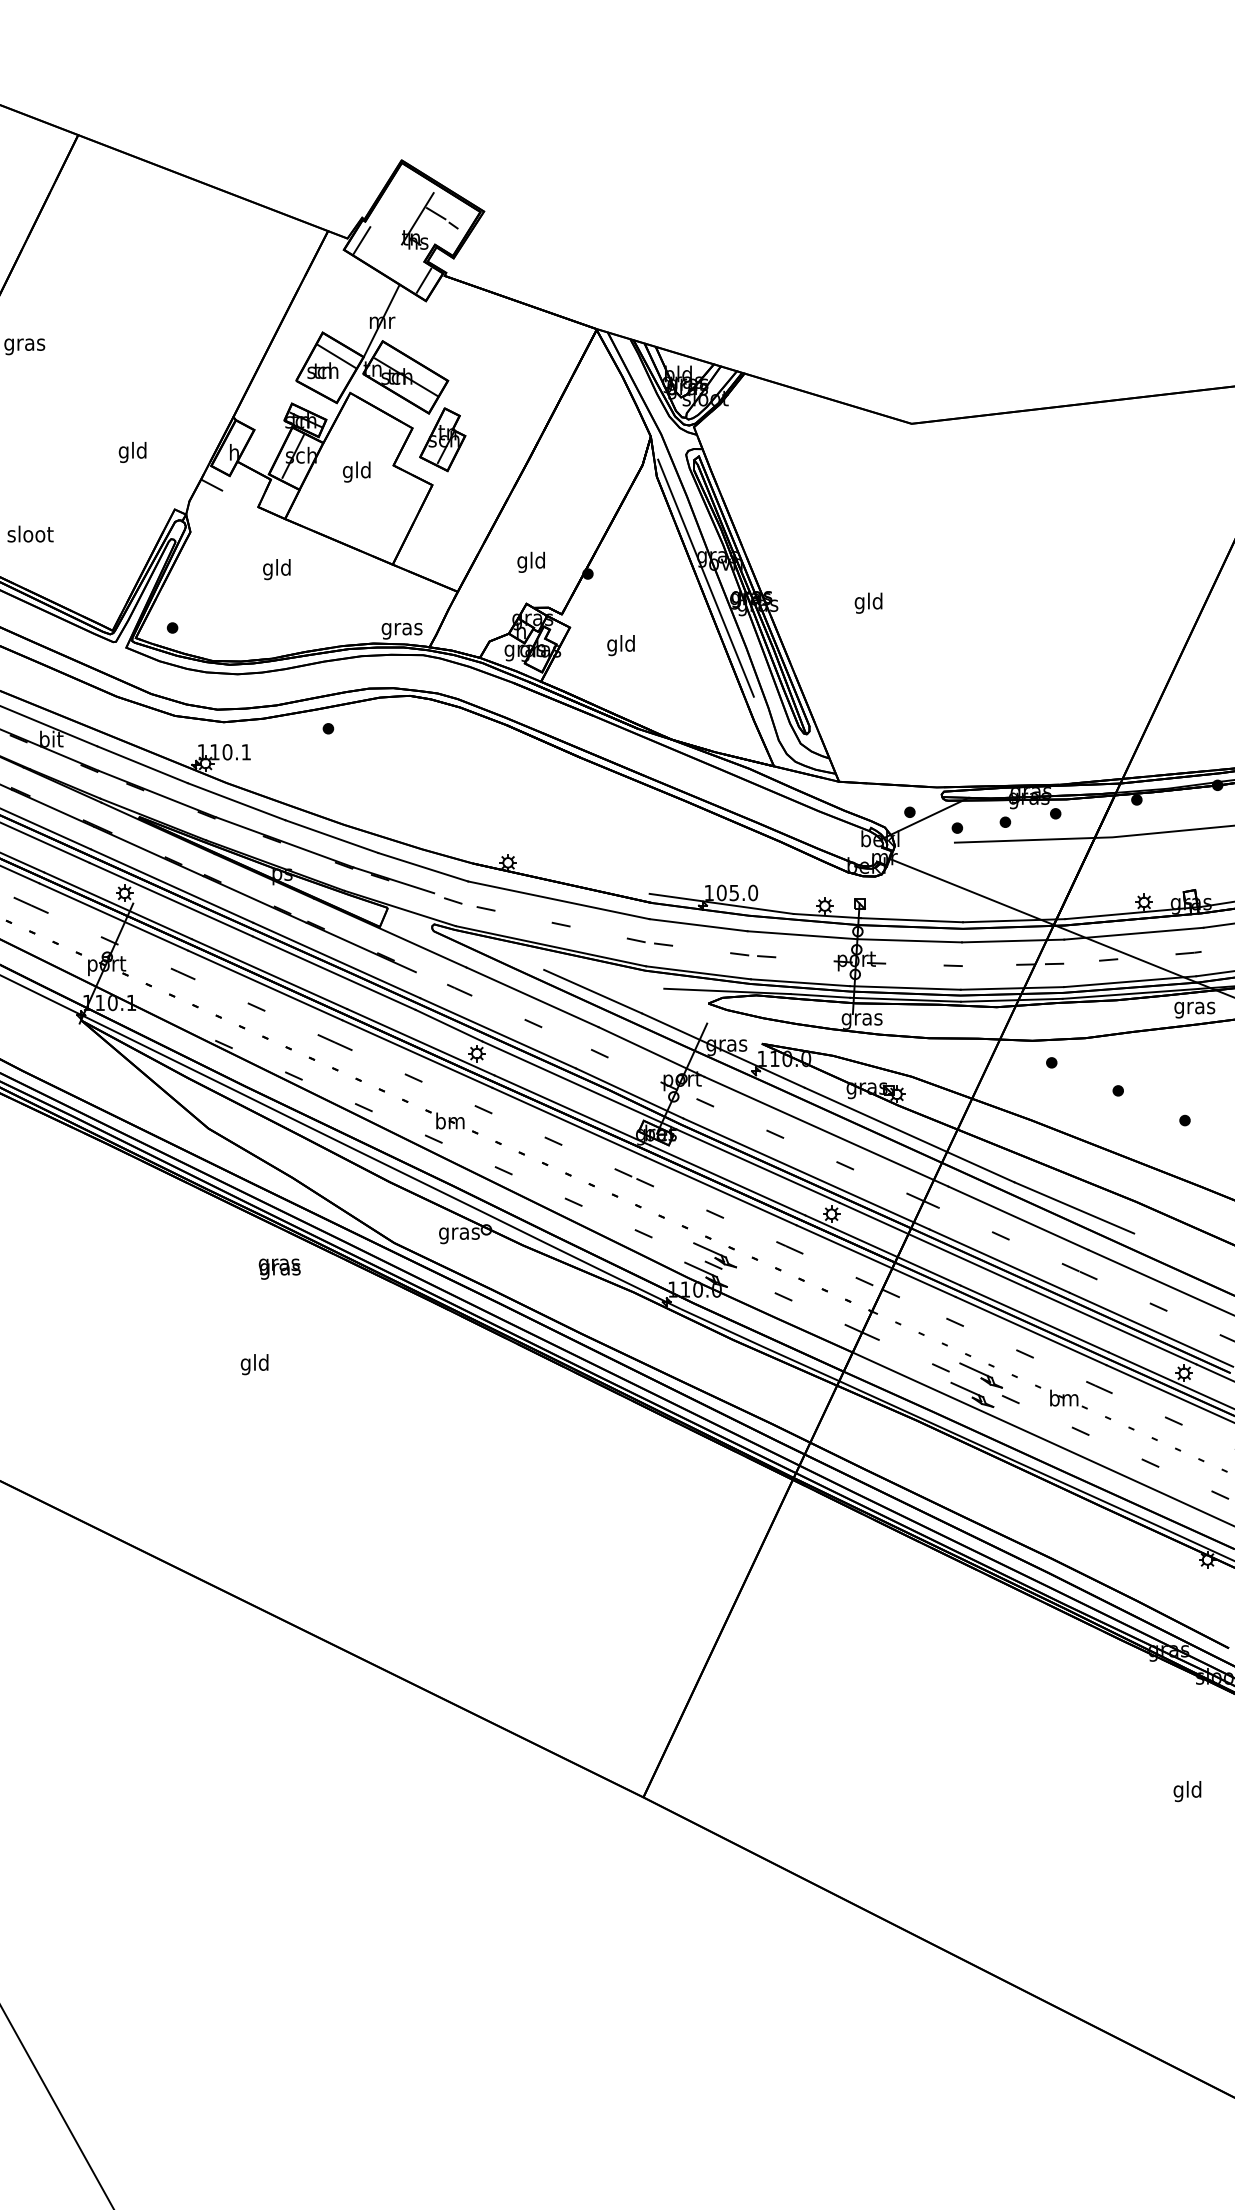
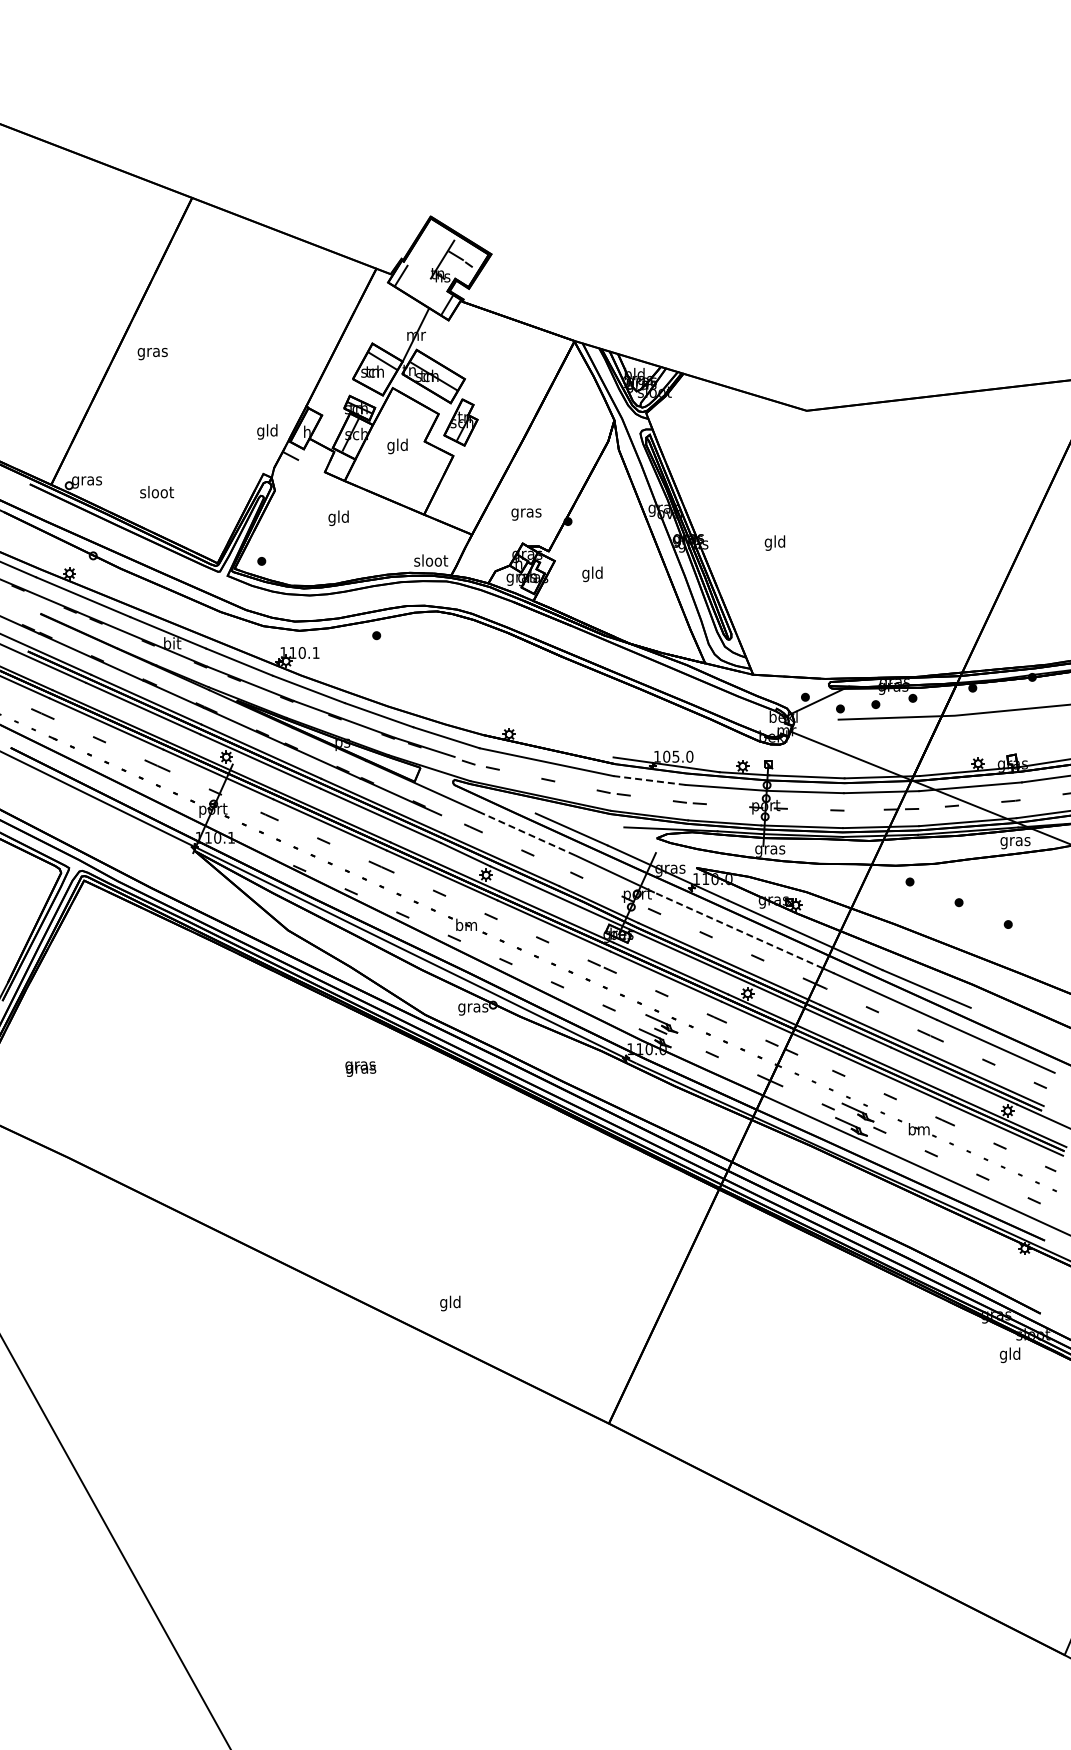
text: (132, 451) -> (267, 431), moved
text: (531, 561) -> (526, 512), gld -> gras
line: (705, 577) -> (654, 524), removed
text: (402, 628) -> (431, 561), gras -> sloot
line: (698, 925) -> (649, 780), solid -> dashed
line: (532, 997) -> (527, 833), solid -> dashed
line: (819, 1128) -> (738, 930), solid -> dashed
text: (279, 1268) -> (360, 1068), moved
text: (254, 1364) -> (450, 1303), moved
text: (1188, 1791) -> (1010, 1355), moved

